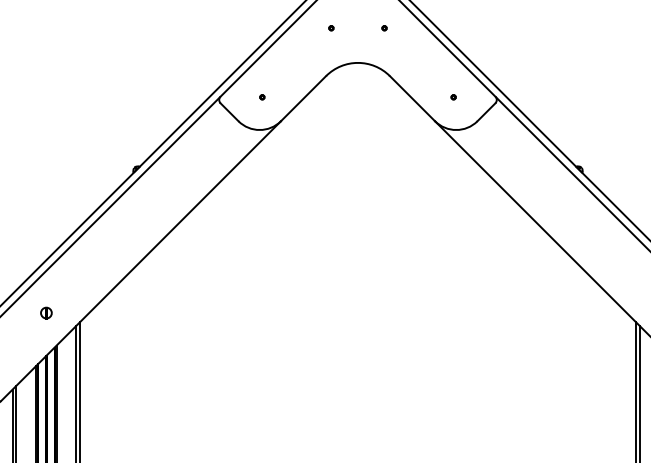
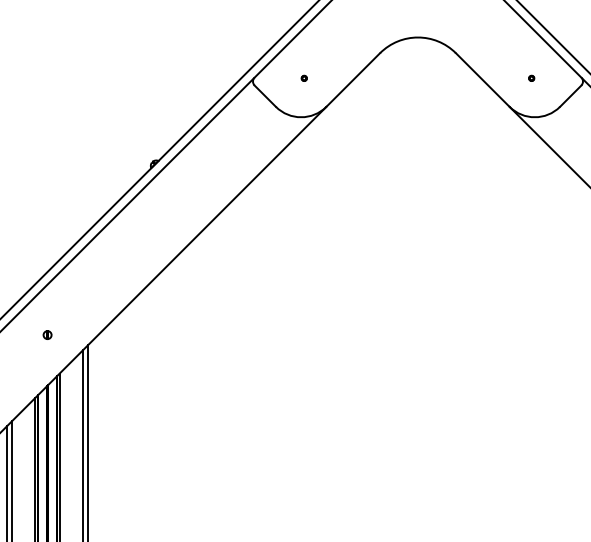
part: (46, 313) -> (47, 335), size x0.62

